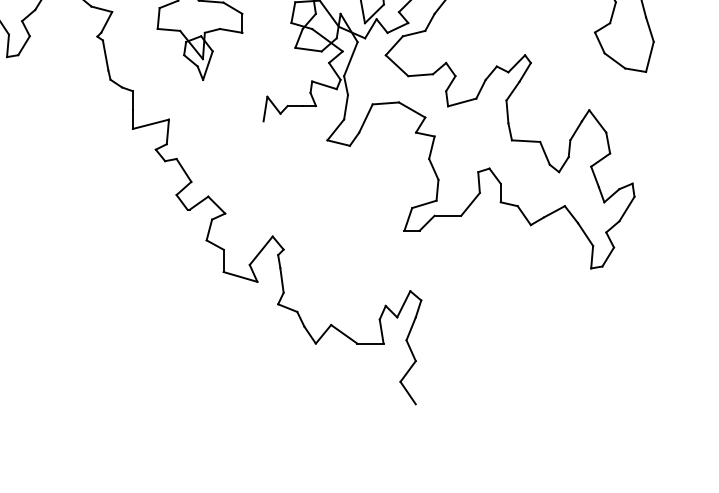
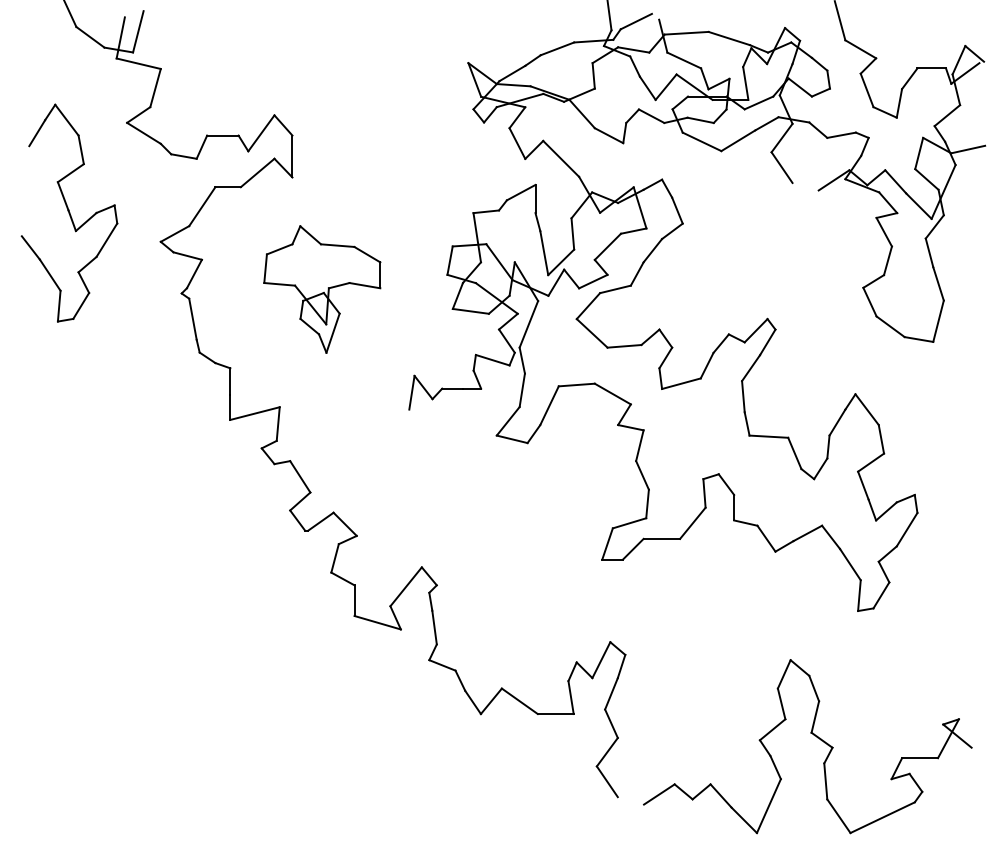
part: (558, 359) -> (813, 735), added

